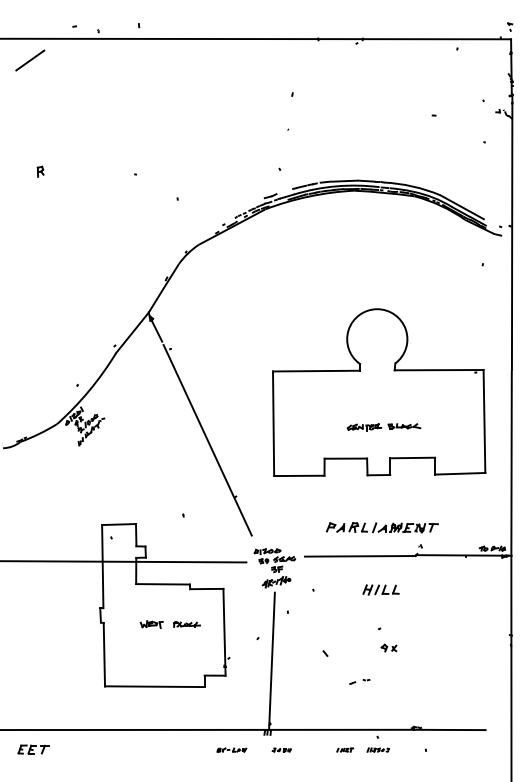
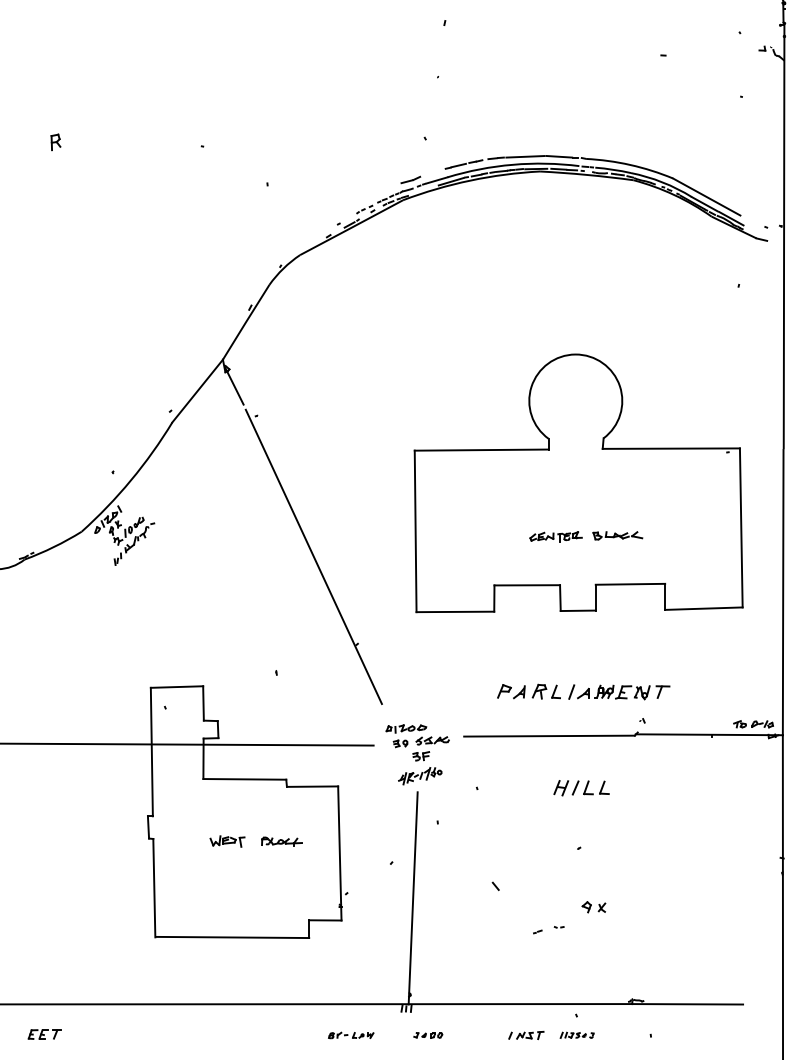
part: (388, 647) -> (593, 906), moved
part: (33, 749) -> (44, 1034), size x0.7
part: (344, 749) -> (525, 1034), size x1.4

